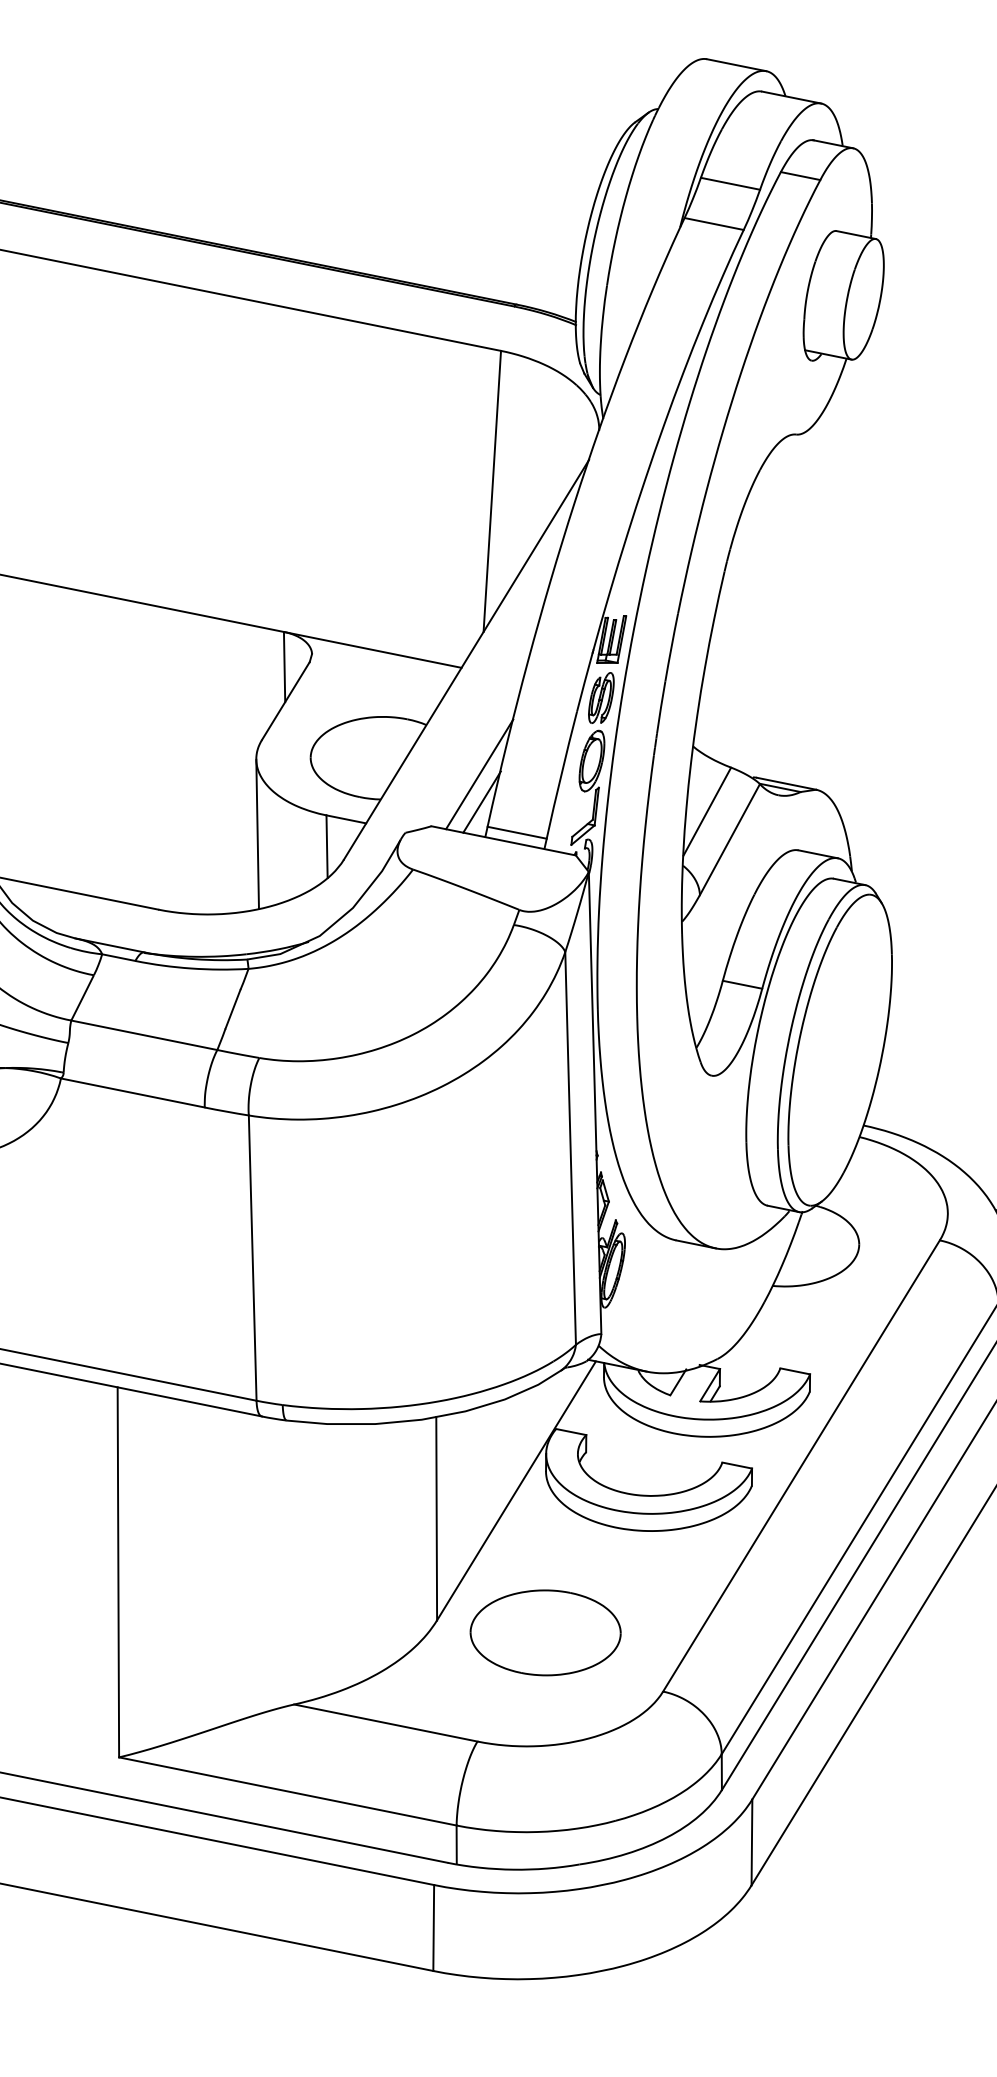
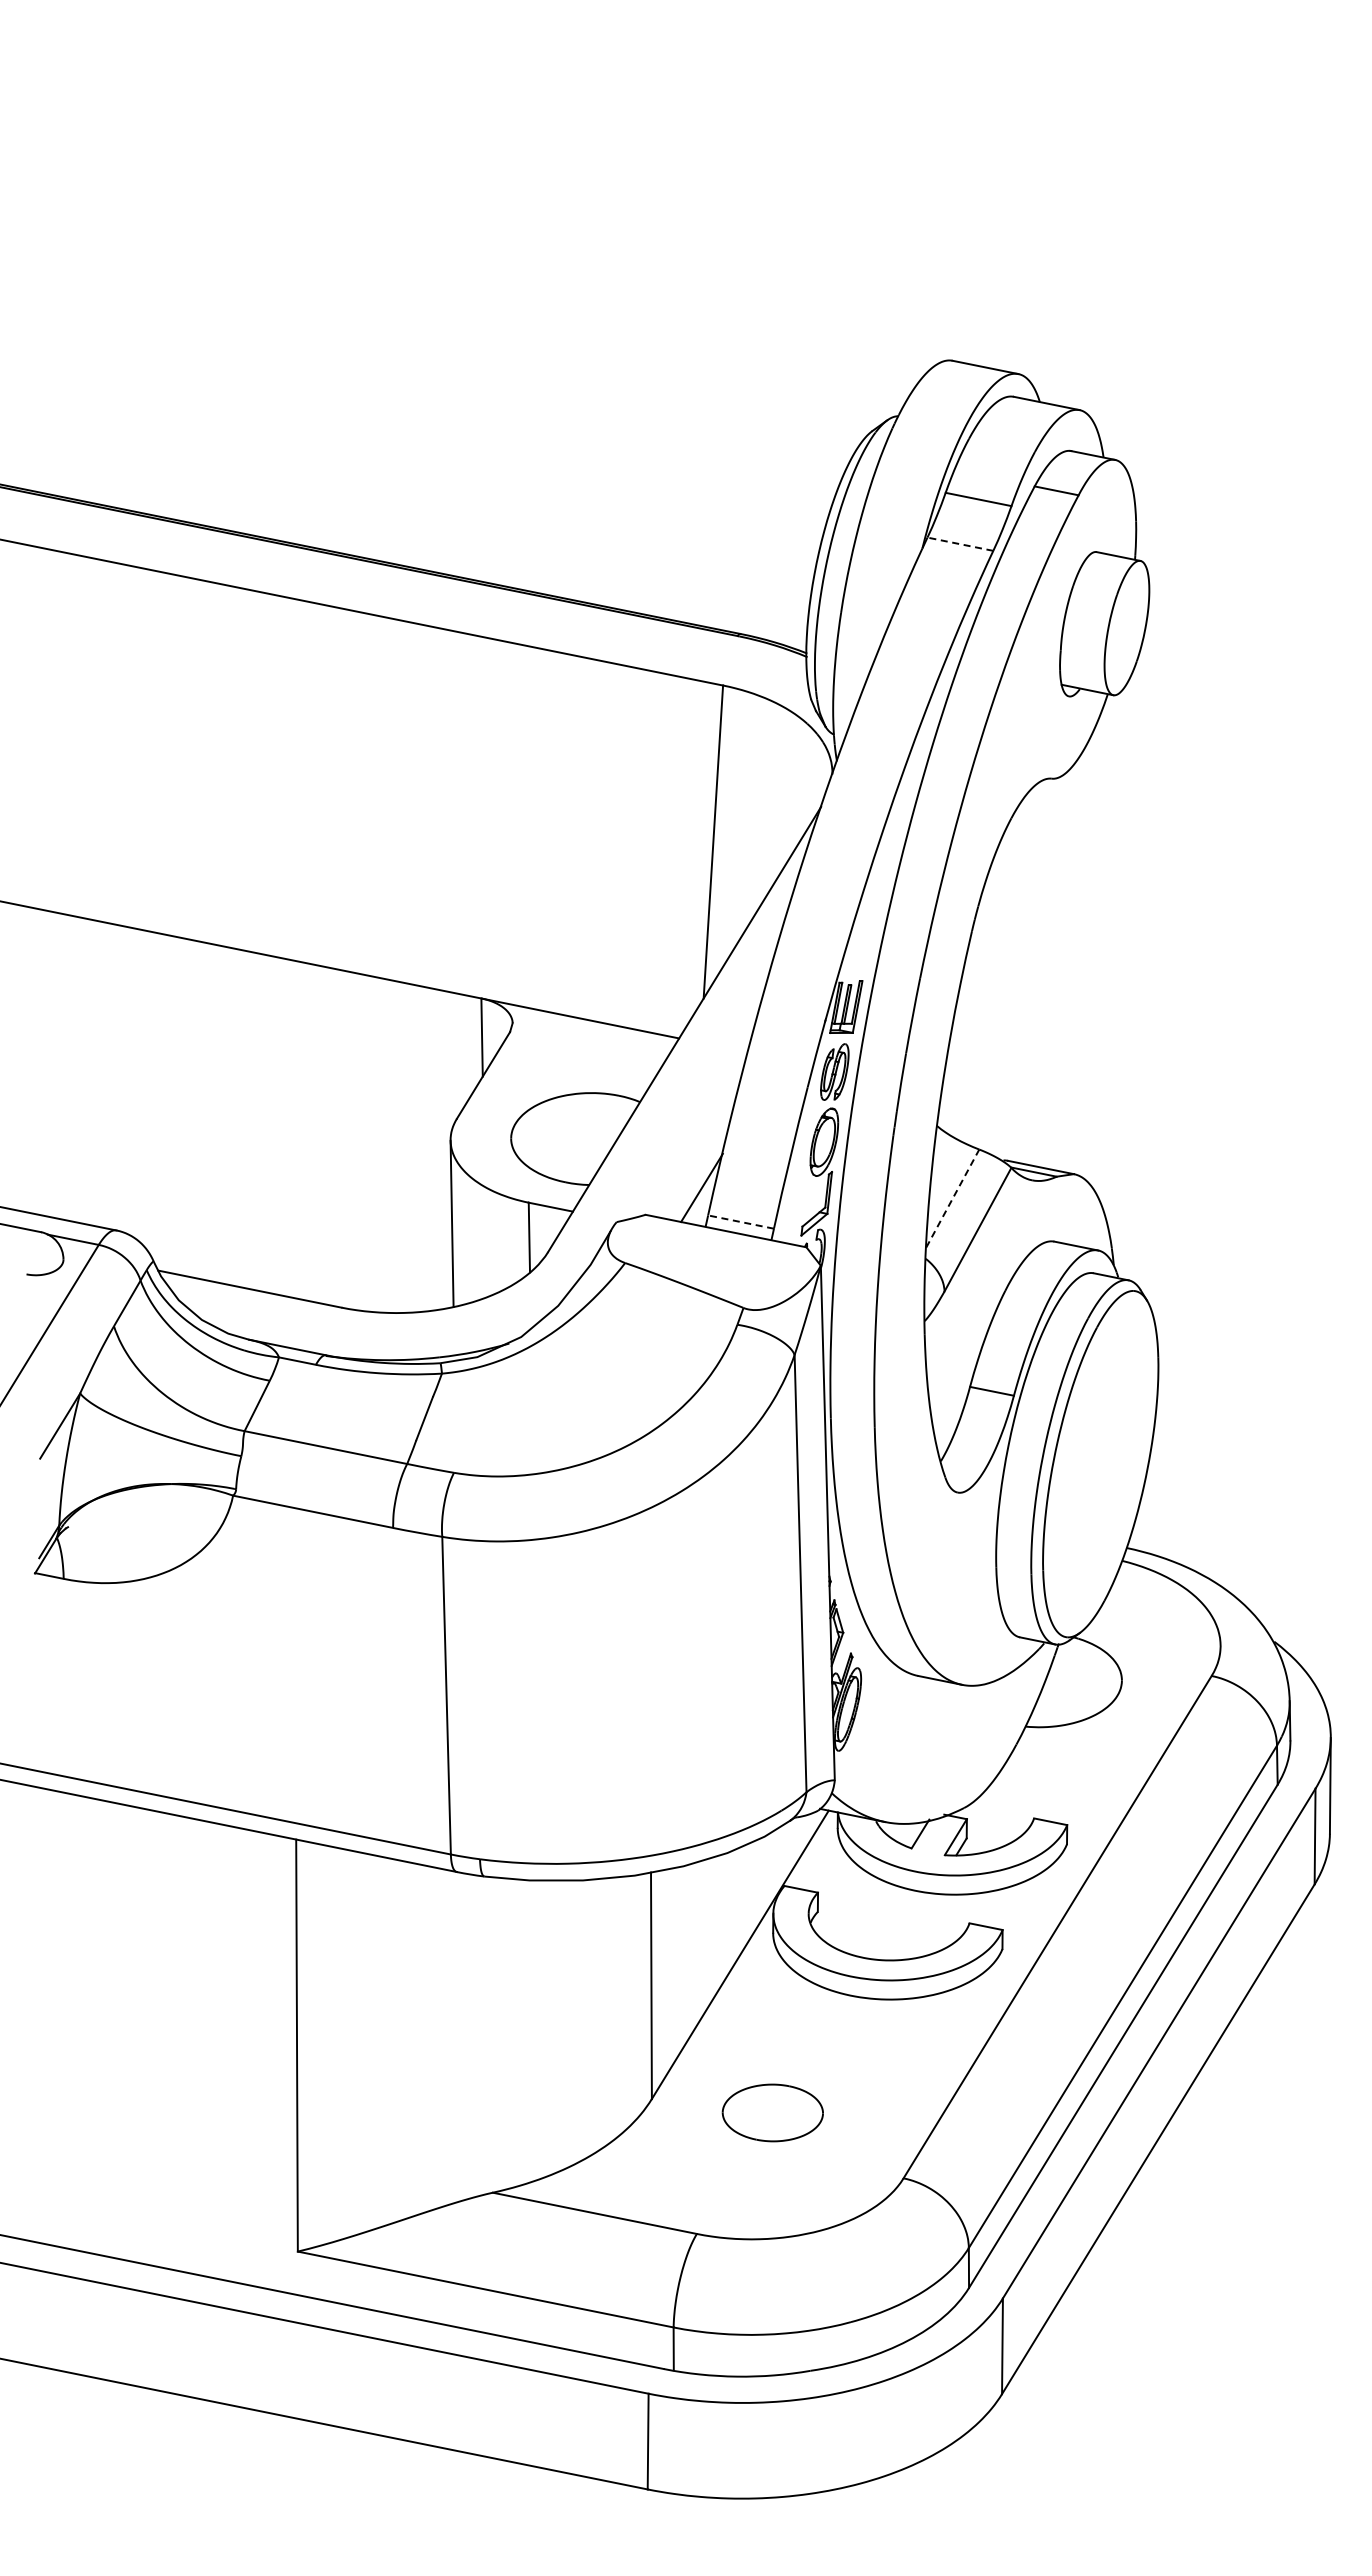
line: (714, 224) -> (960, 544), solid -> dashed
line: (478, 774) -> (698, 1157), removed
line: (707, 811) -> (952, 1198), solid -> dashed
line: (517, 833) -> (741, 1222), solid -> dashed
part: (545, 1632) -> (772, 2112), size x0.6

